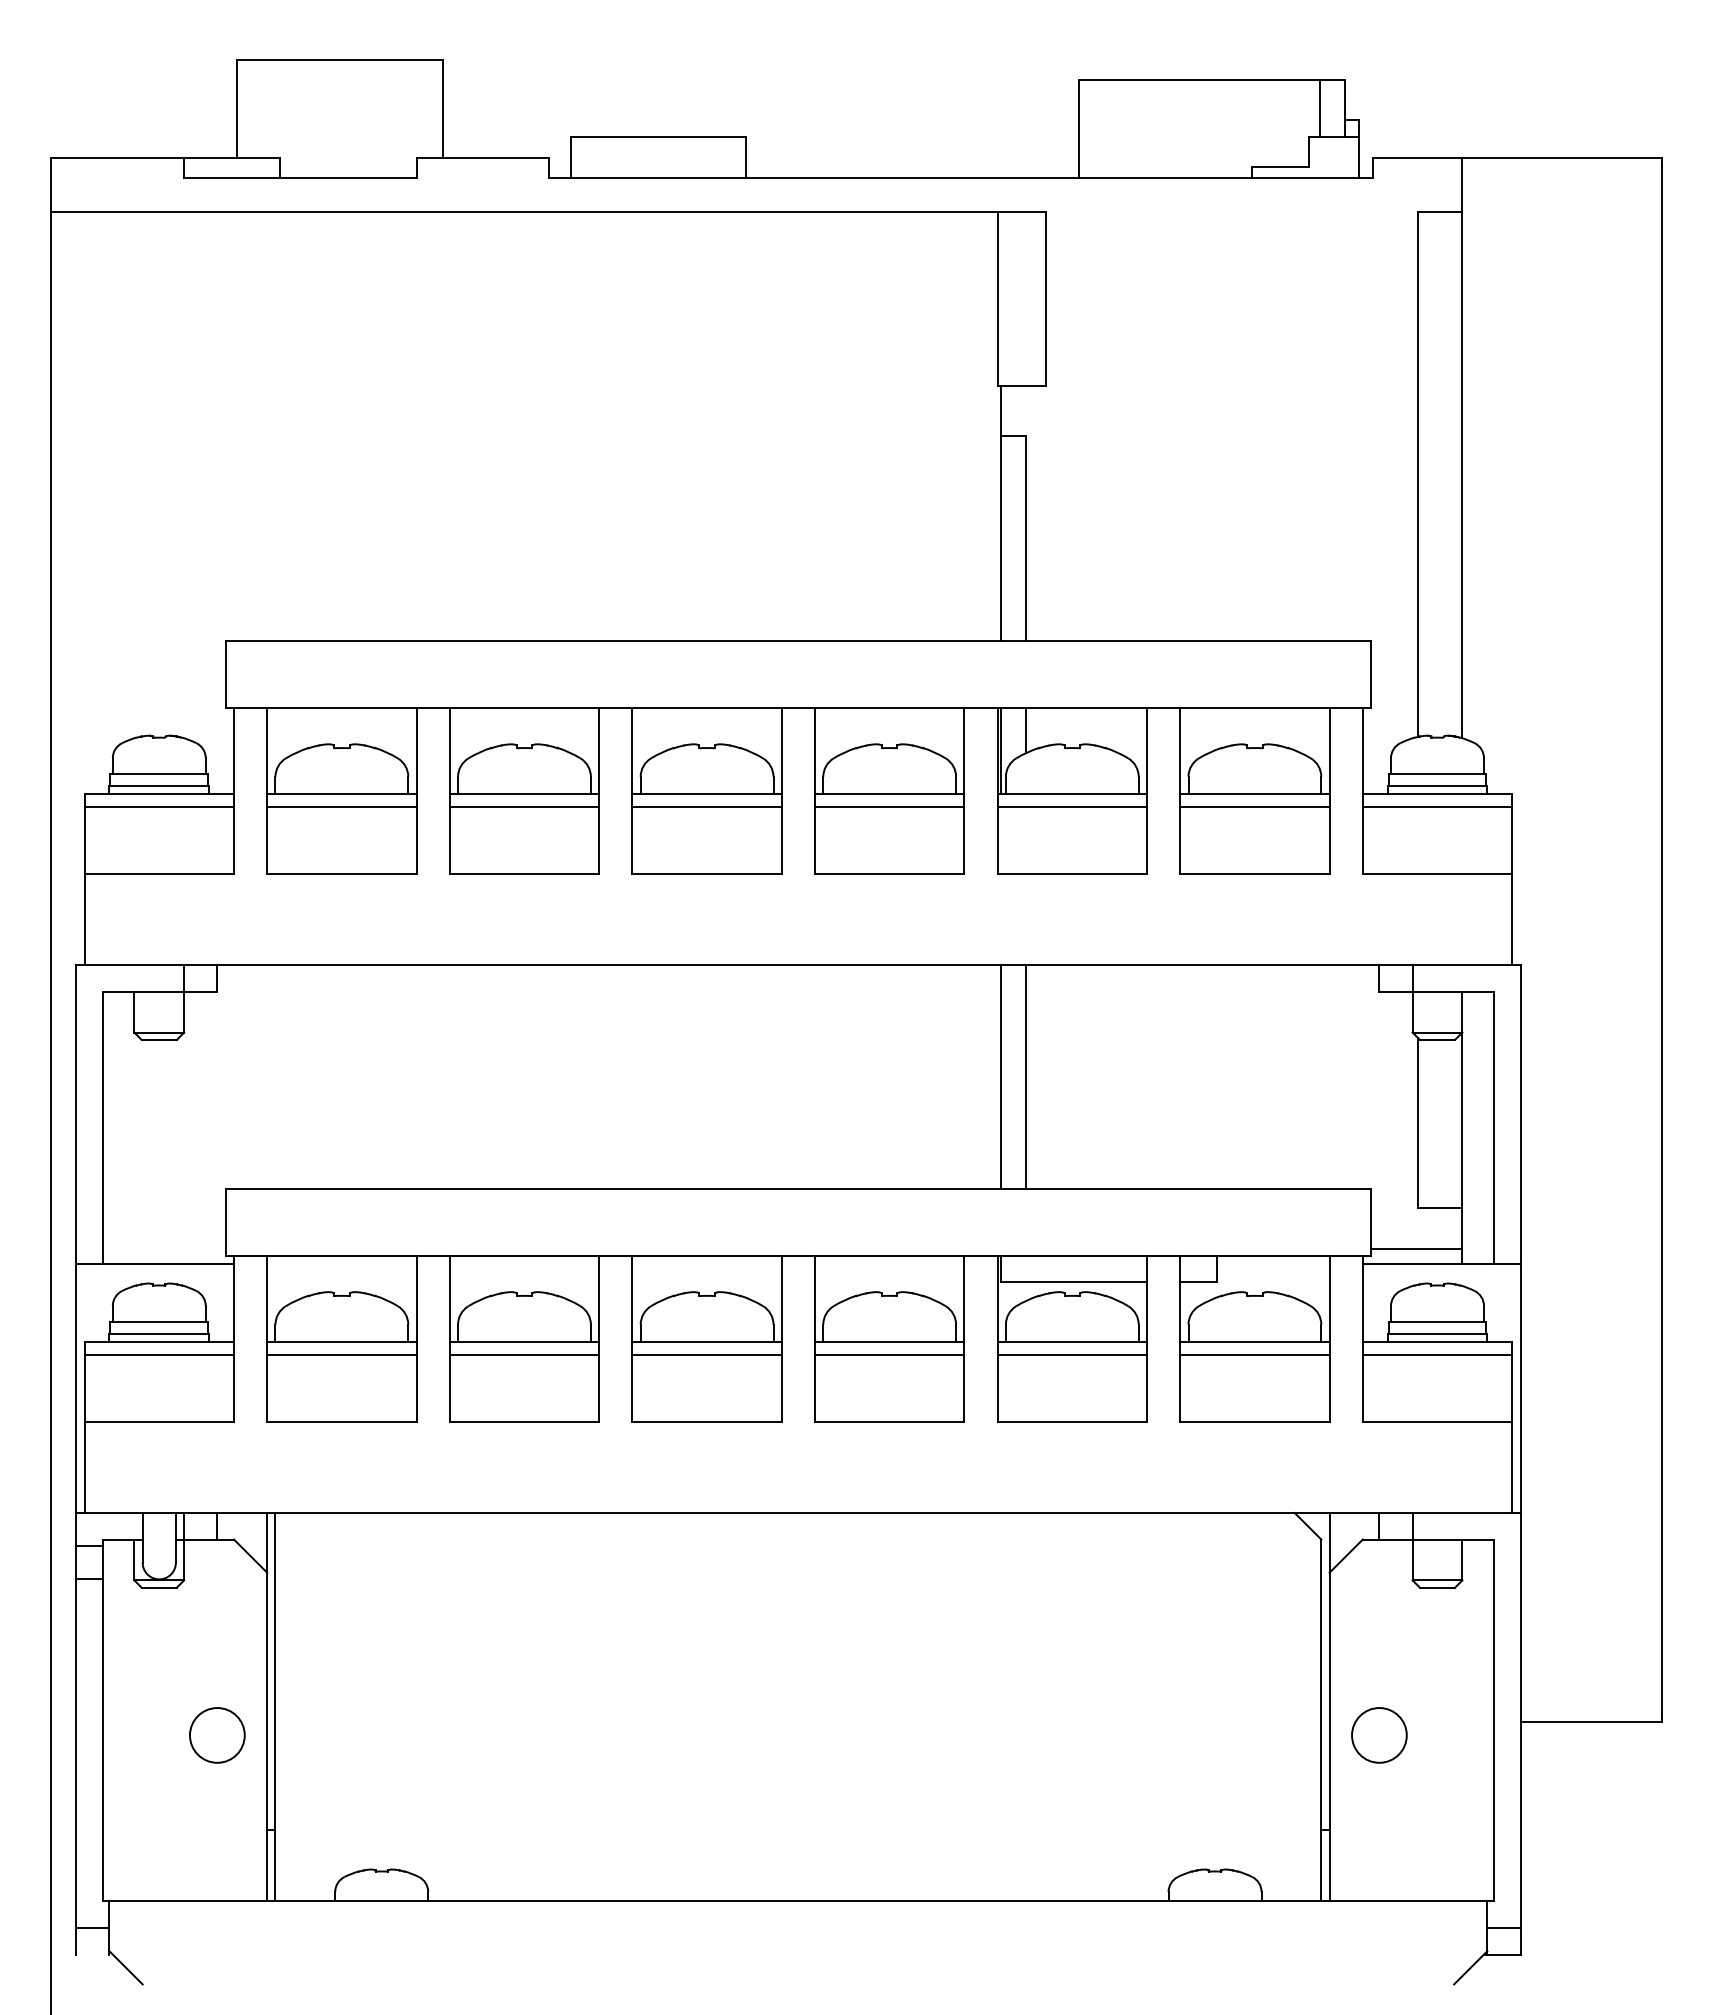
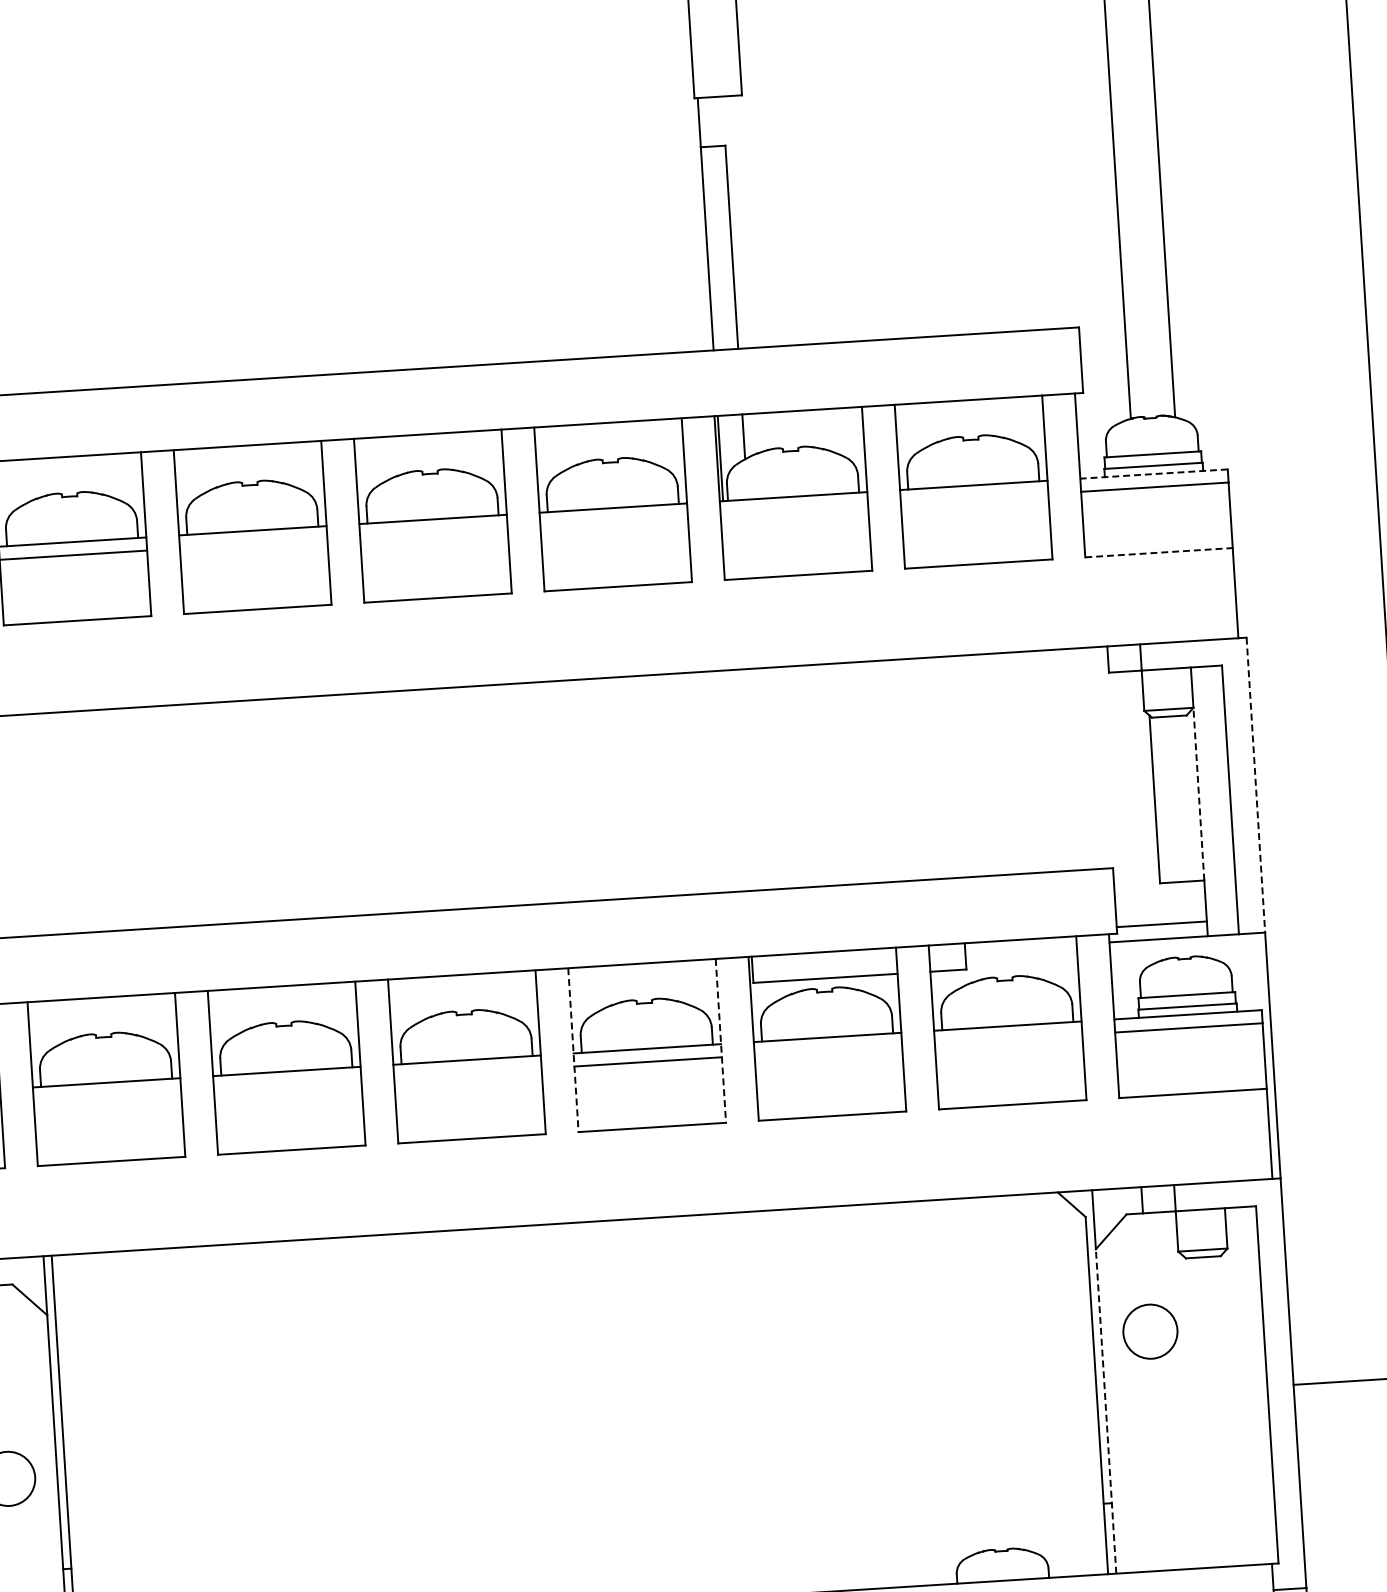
line: (1437, 794) -> (1154, 474), solid -> dashed
line: (524, 807) -> (253, 543), removed
line: (706, 807) -> (433, 532), removed
line: (889, 807) -> (613, 521), removed
line: (1072, 807) -> (794, 509), removed
line: (1254, 807) -> (974, 498), removed
line: (1437, 873) -> (1158, 552), solid -> dashed
line: (1000, 1077) -> (740, 780), removed
line: (1025, 1077) -> (764, 779), removed
line: (1520, 1115) -> (1255, 786), solid -> dashed
line: (1462, 1119) -> (1198, 793), solid -> dashed
line: (814, 1339) -> (572, 1051), solid -> dashed
line: (964, 1339) -> (721, 1041), solid -> dashed
line: (341, 1355) -> (107, 1096), removed
line: (524, 1355) -> (287, 1084), removed
line: (706, 1355) -> (467, 1073), removed
line: (1072, 1355) -> (828, 1050), removed
line: (1254, 1355) -> (1008, 1039), removed
circle: (1379, 1735) -> (1150, 1331), moved
line: (1329, 1736) -> (1105, 1410), solid -> dashed

